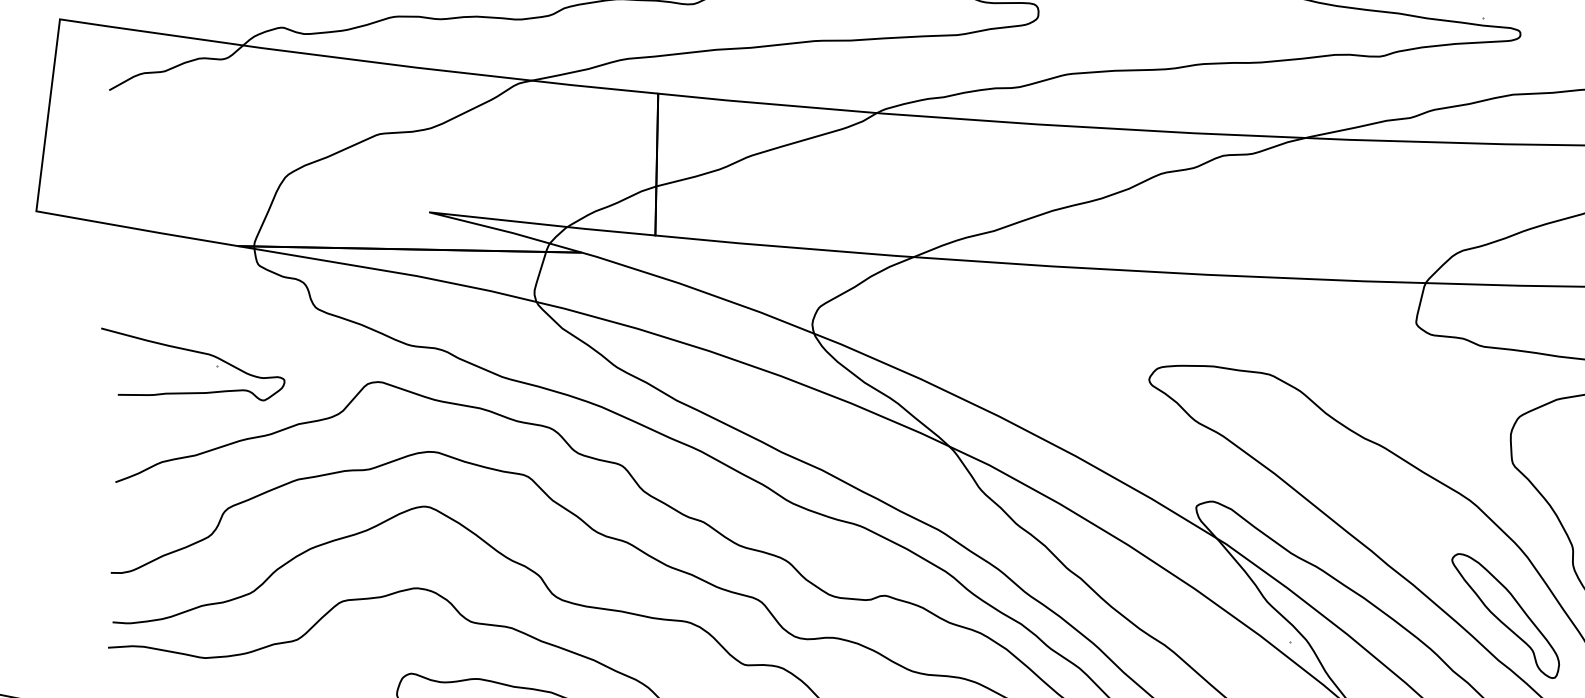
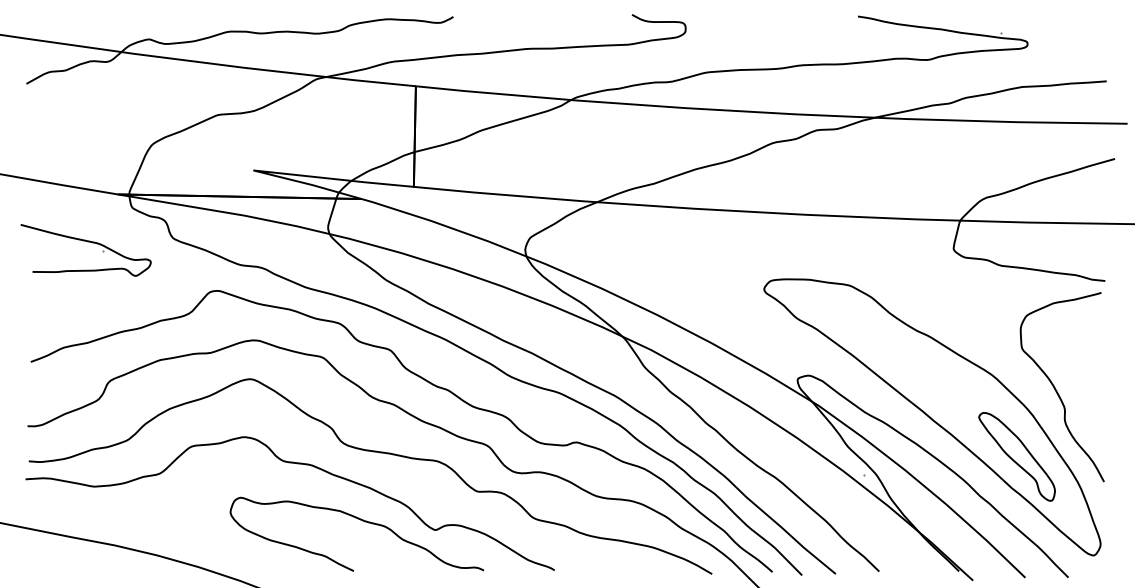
part: (195, 353) -> (87, 242), moved

